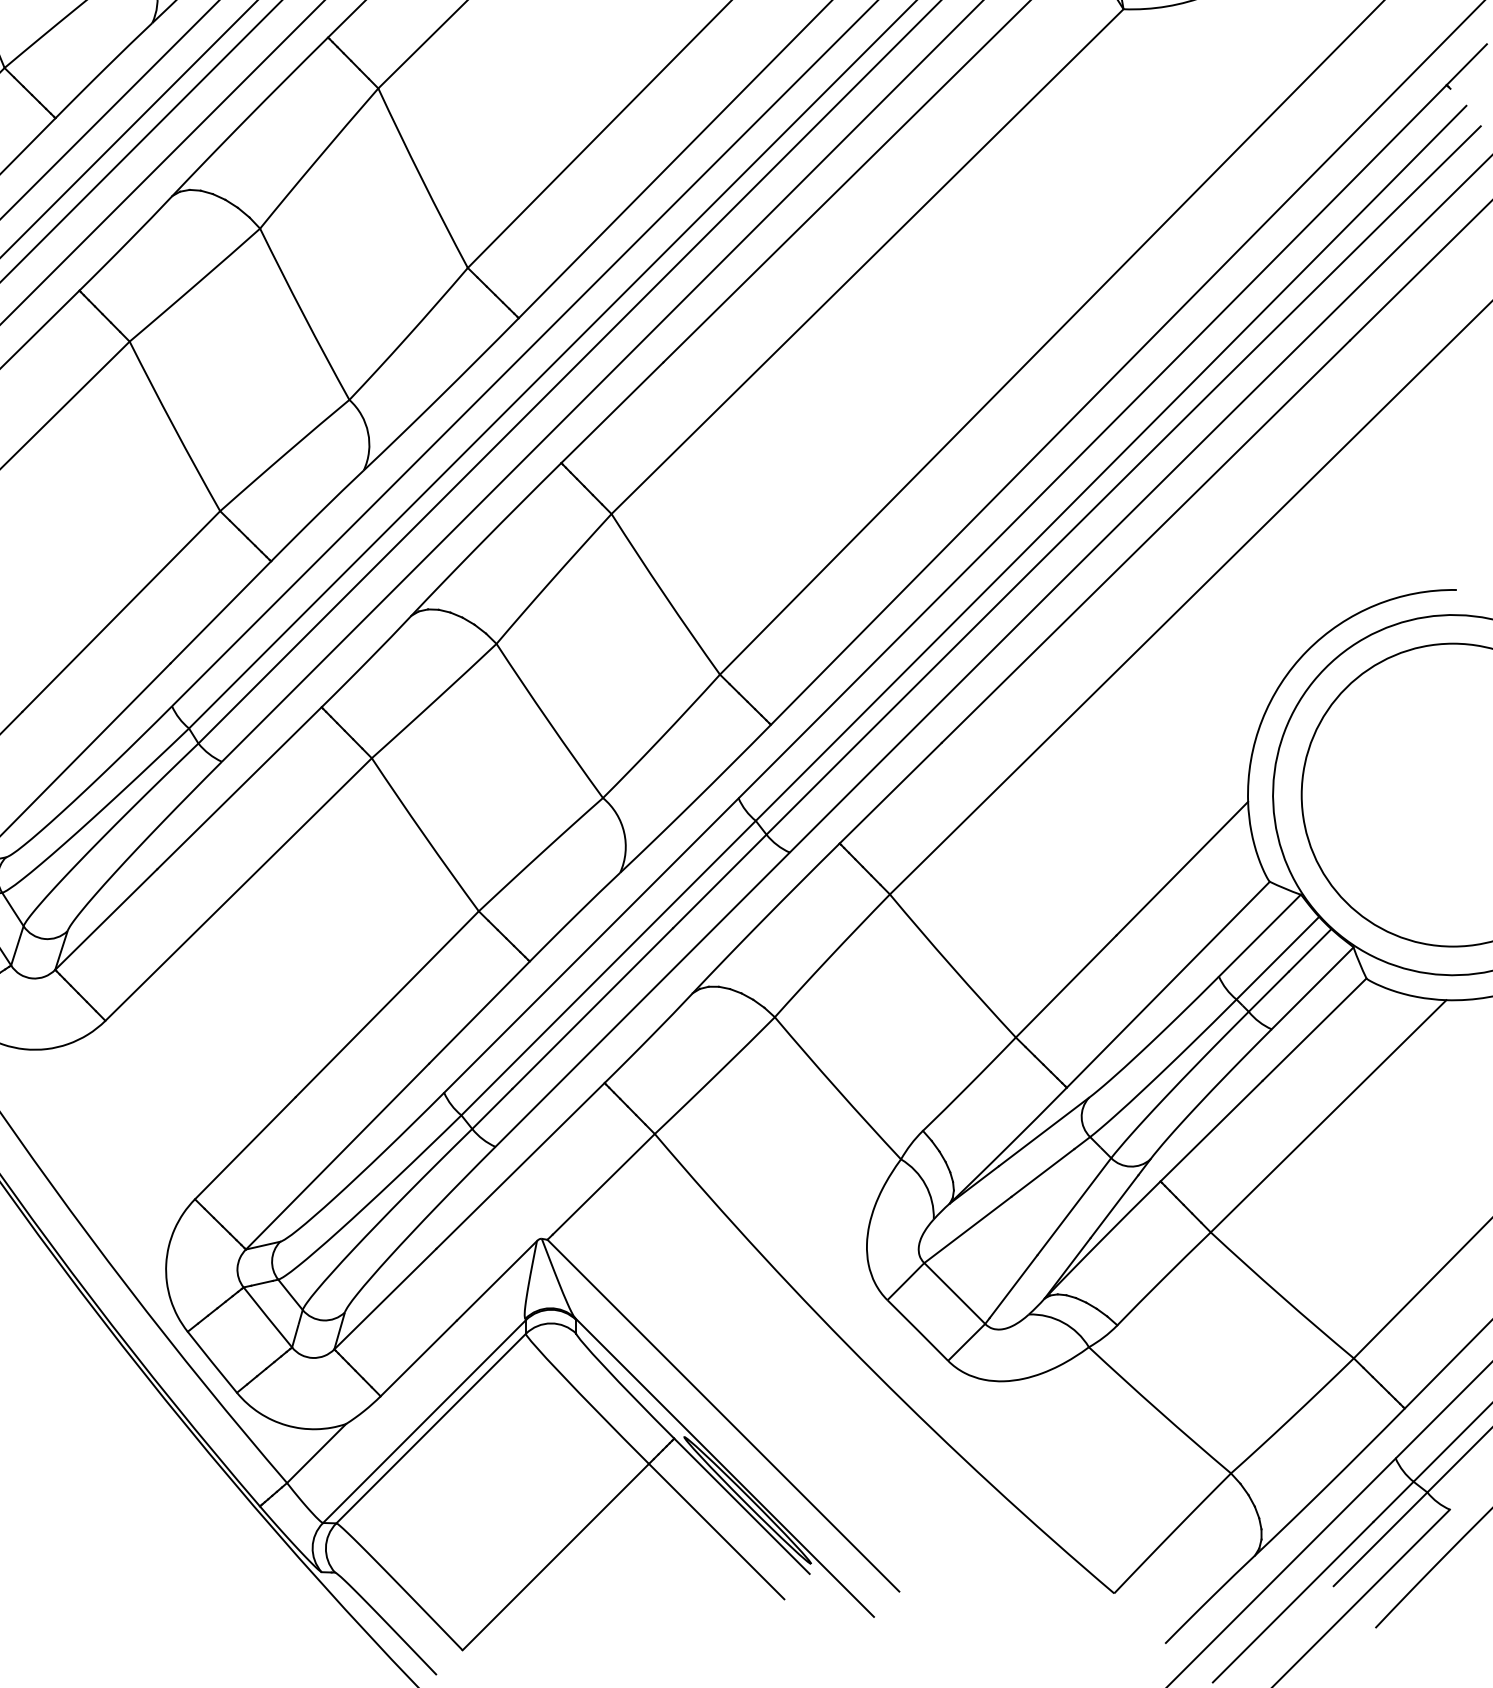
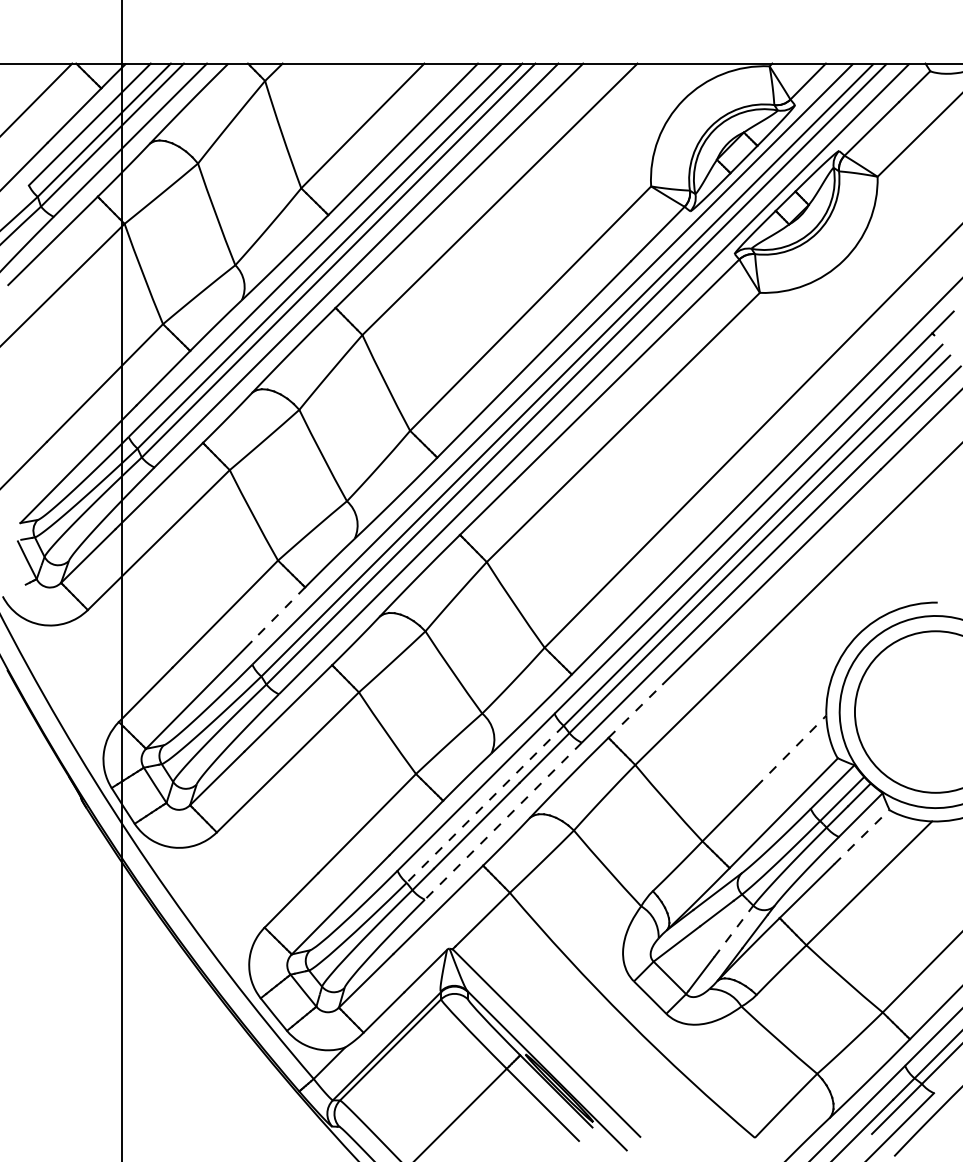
line: (221, 612) -> (278, 614), solid -> dashed
line: (892, 792) -> (636, 710), solid -> dashed
line: (1182, 867) -> (791, 750), solid -> dashed
line: (607, 968) -> (484, 804), solid -> dashed
line: (642, 1000) -> (503, 821), solid -> dashed
line: (1313, 1030) -> (861, 837), solid -> dashed
line: (1074, 1206) -> (733, 931), solid -> dashed

